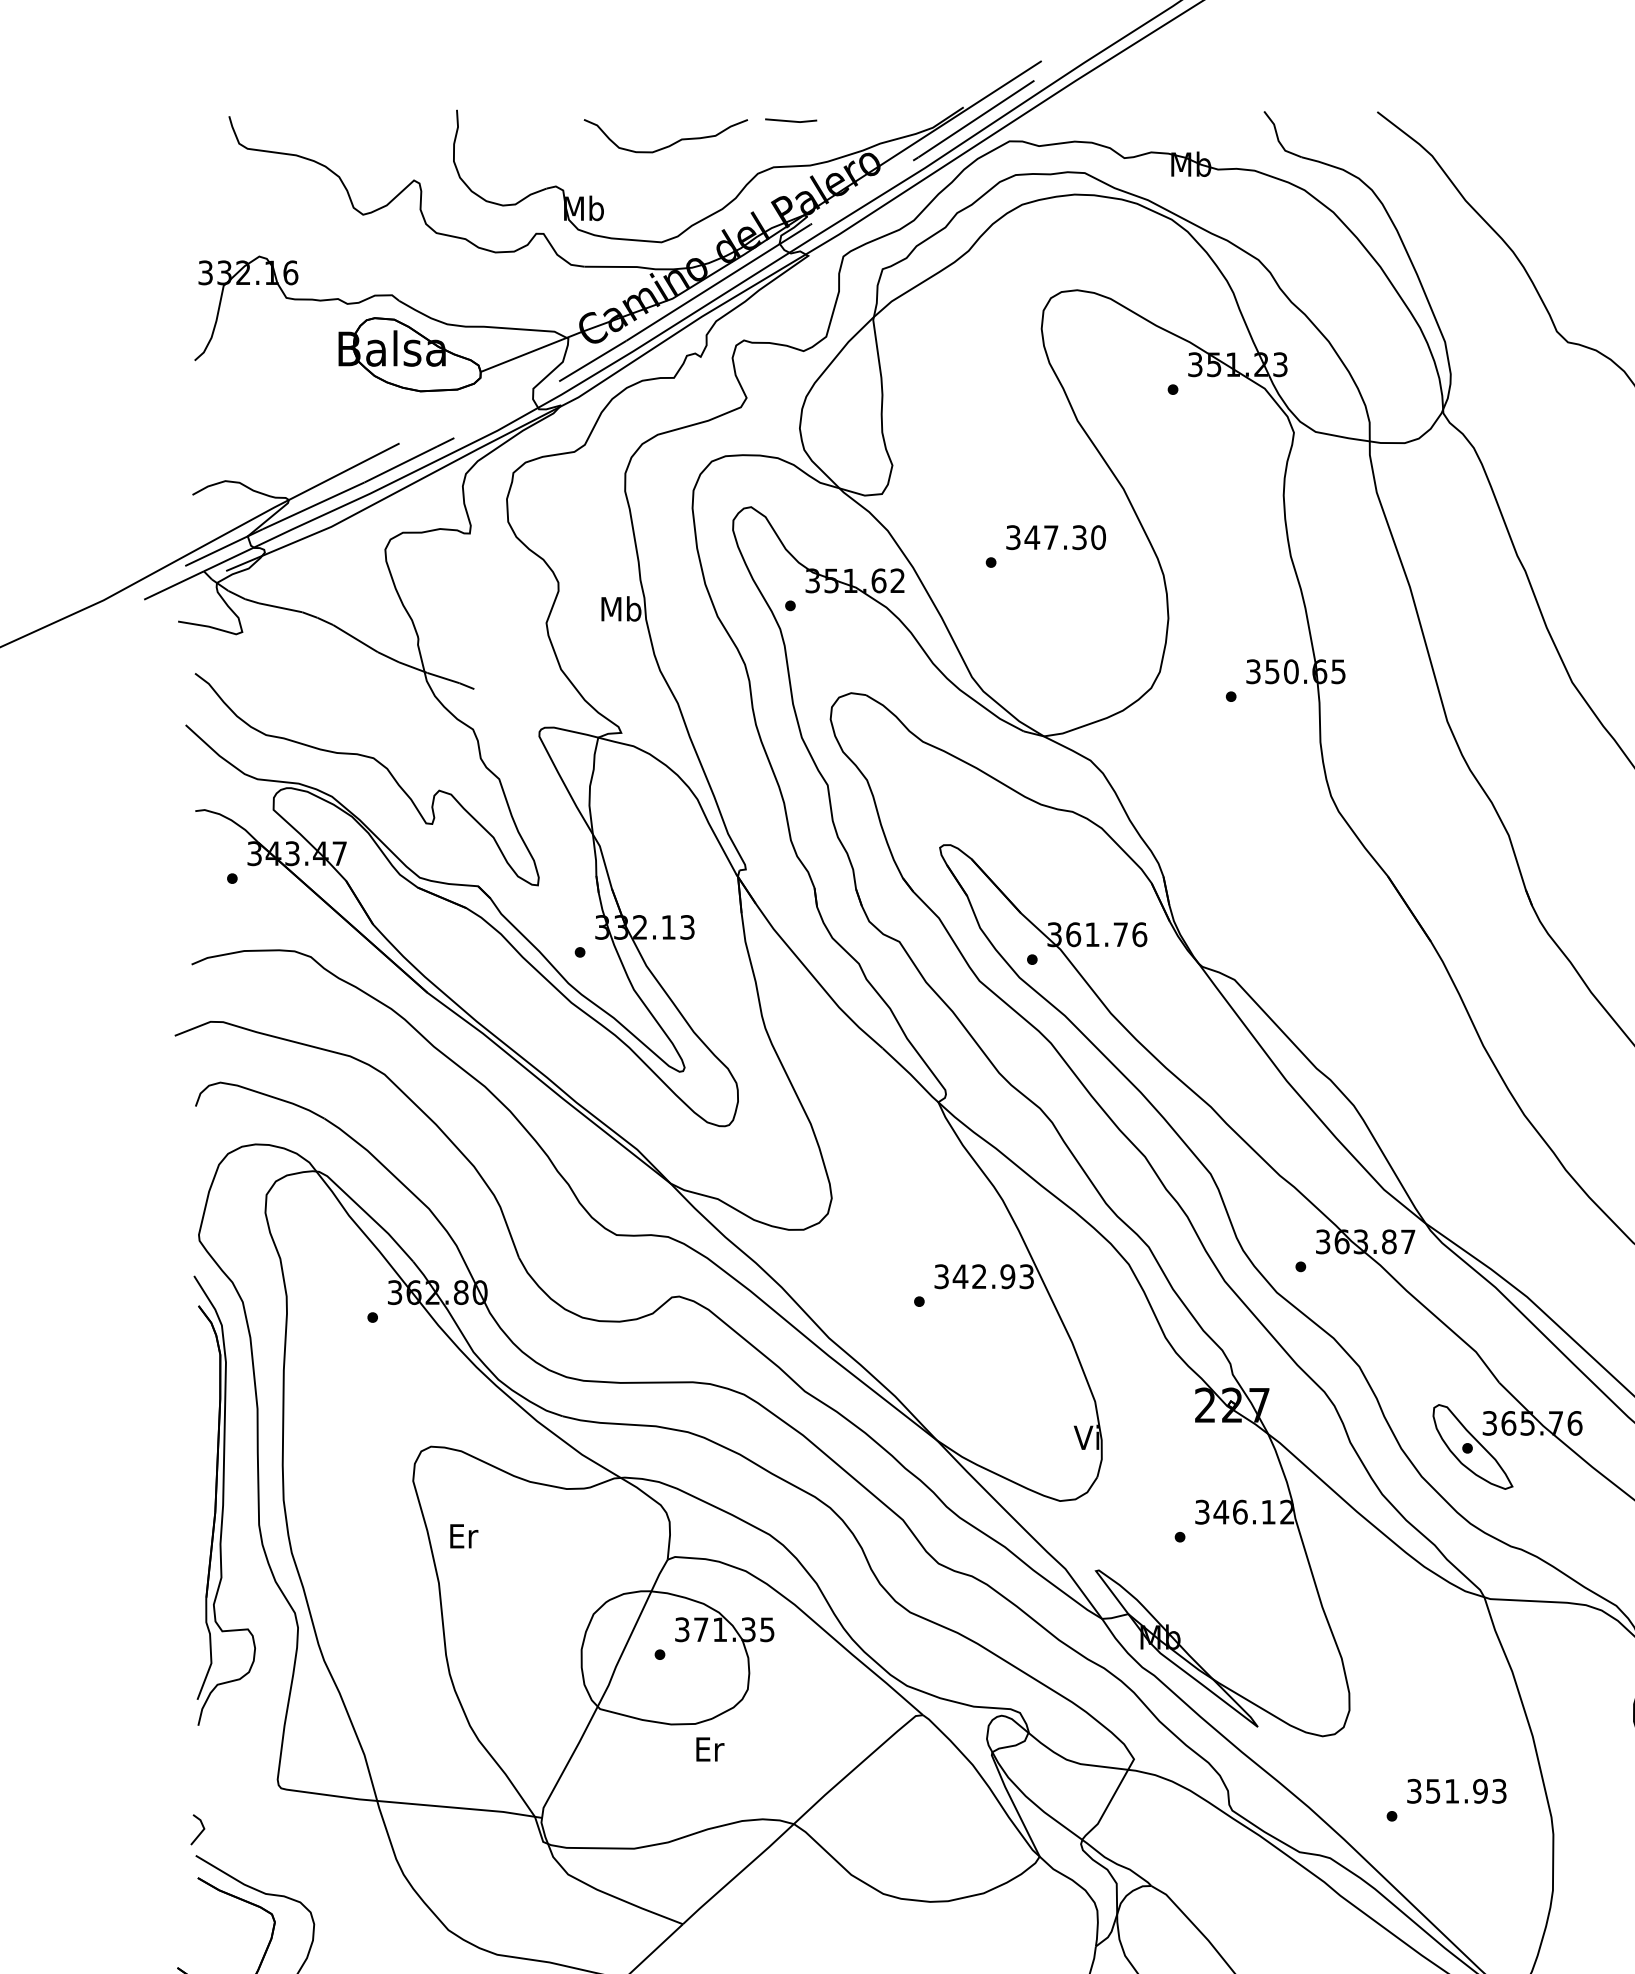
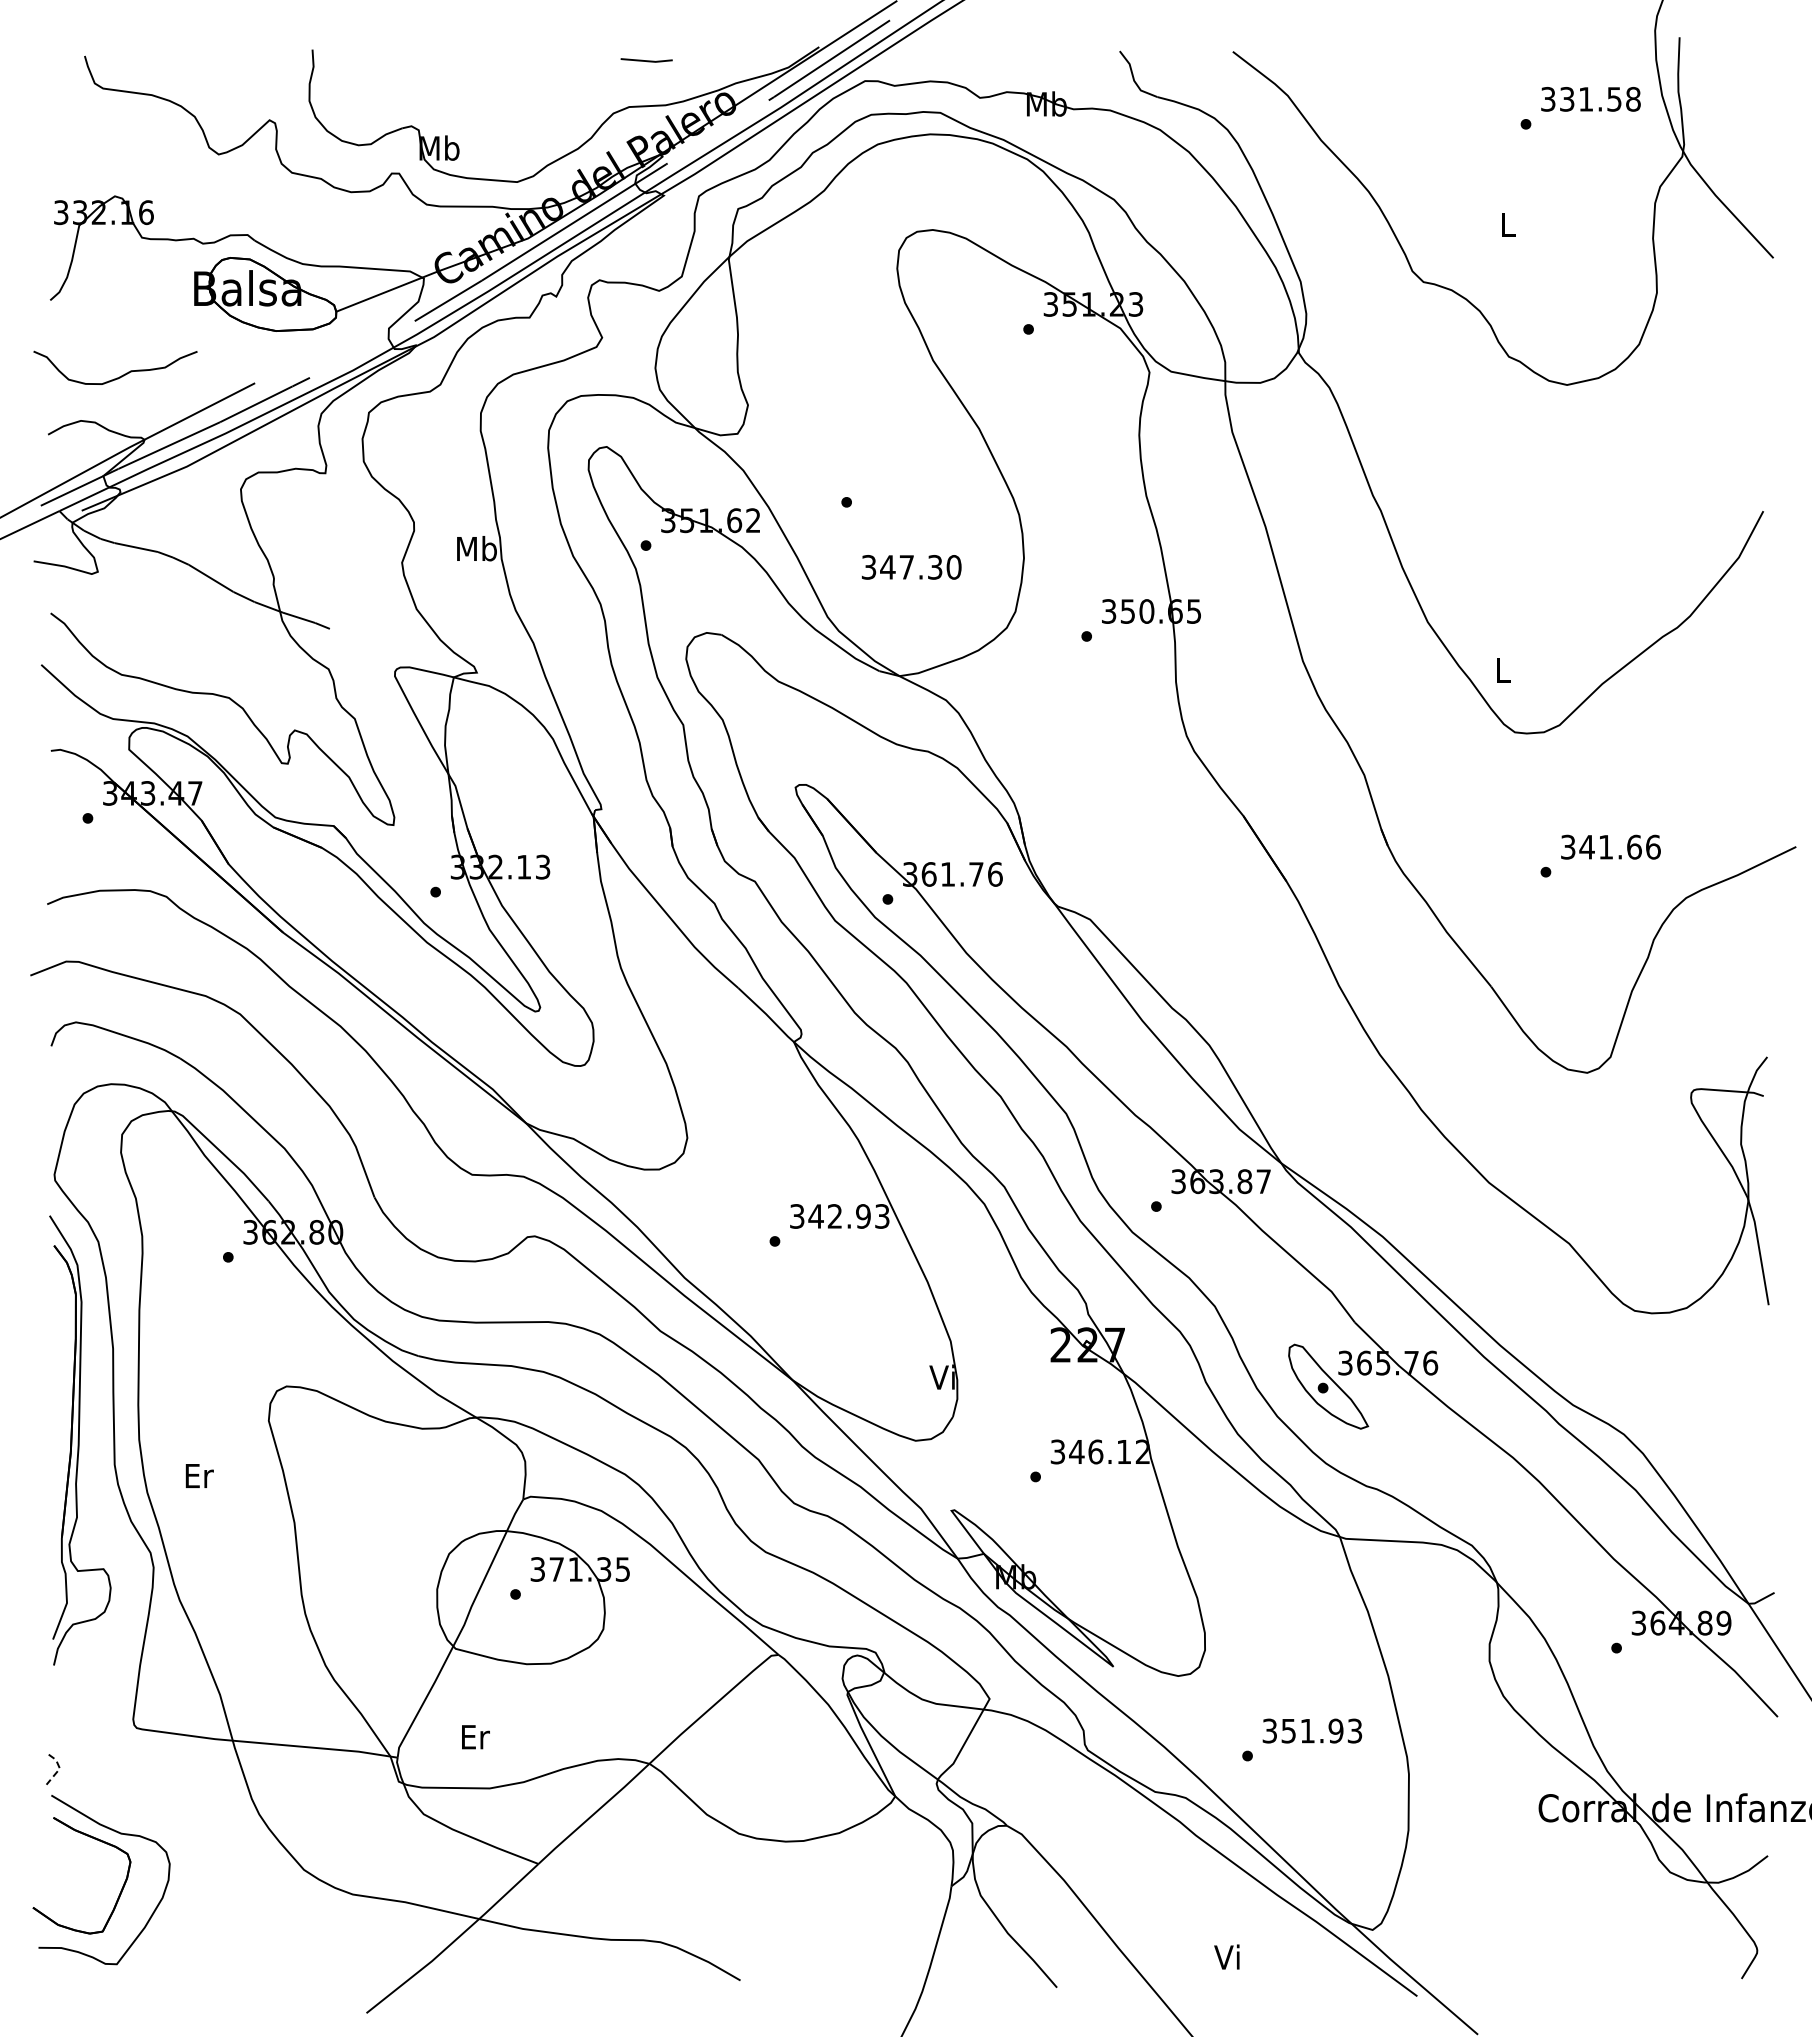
curve: (669, 144) -> (119, 376), moved
text: (1055, 537) -> (911, 567), moved
text: (463, 1535) -> (199, 1475), moved
text: (709, 1749) -> (475, 1737), moved
line: (203, 1828) -> (59, 1768), solid -> dashed

